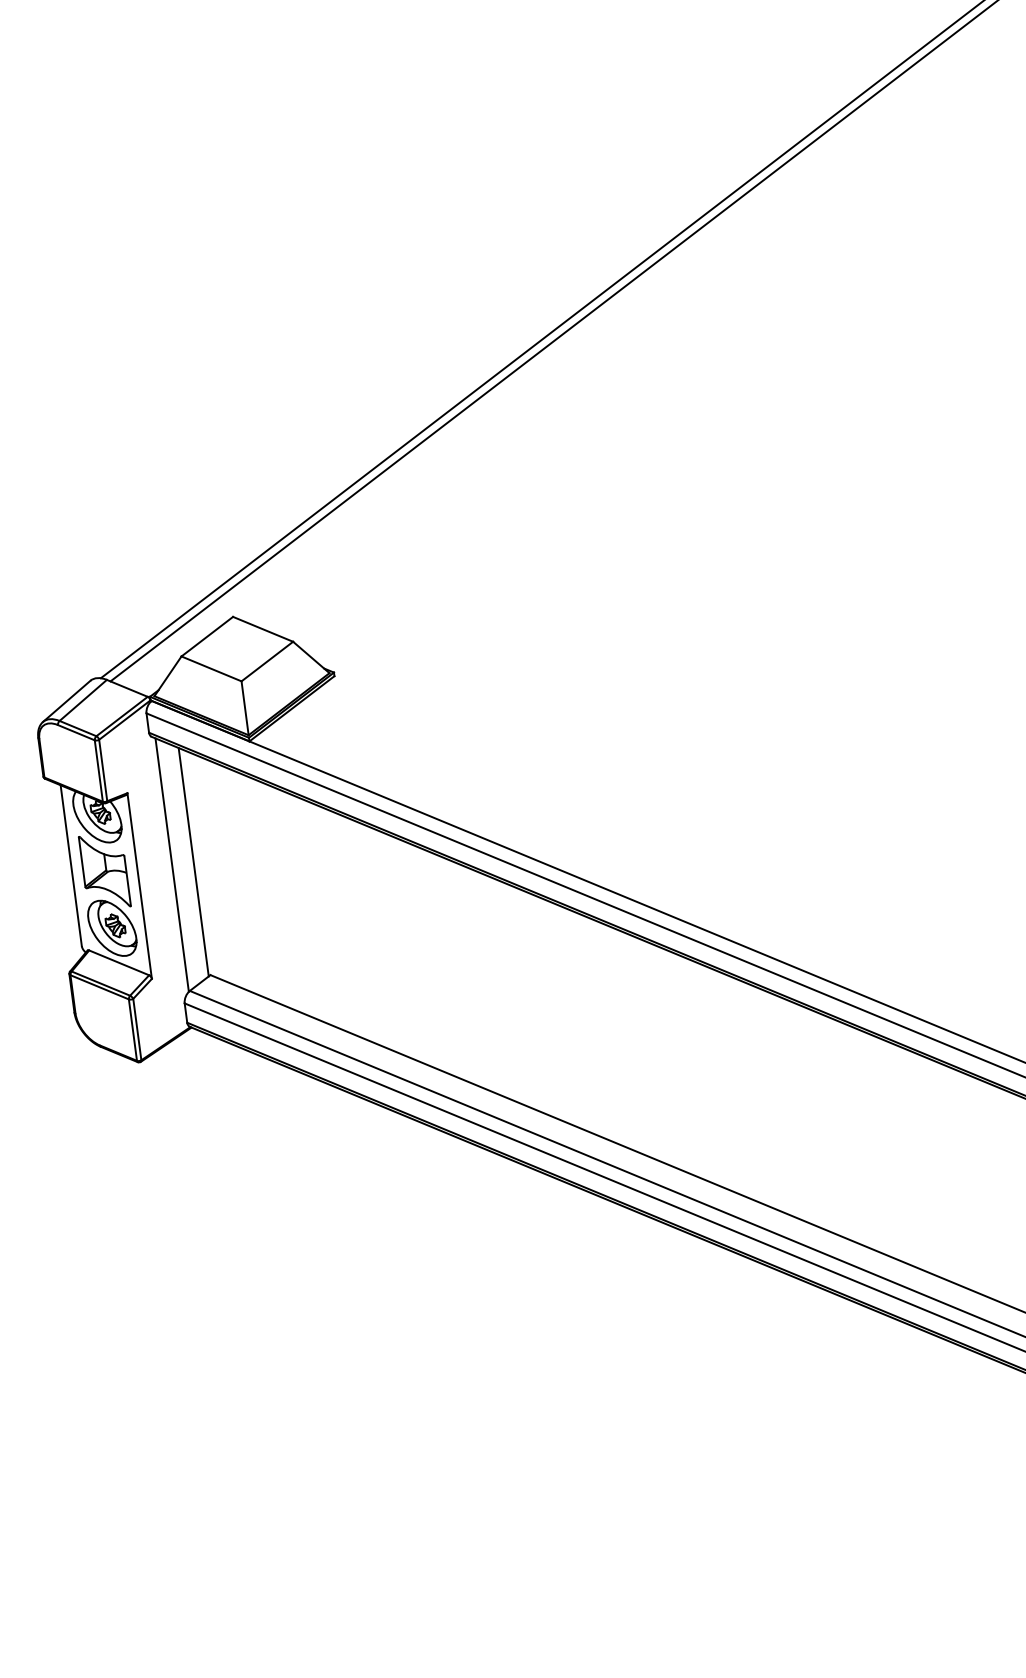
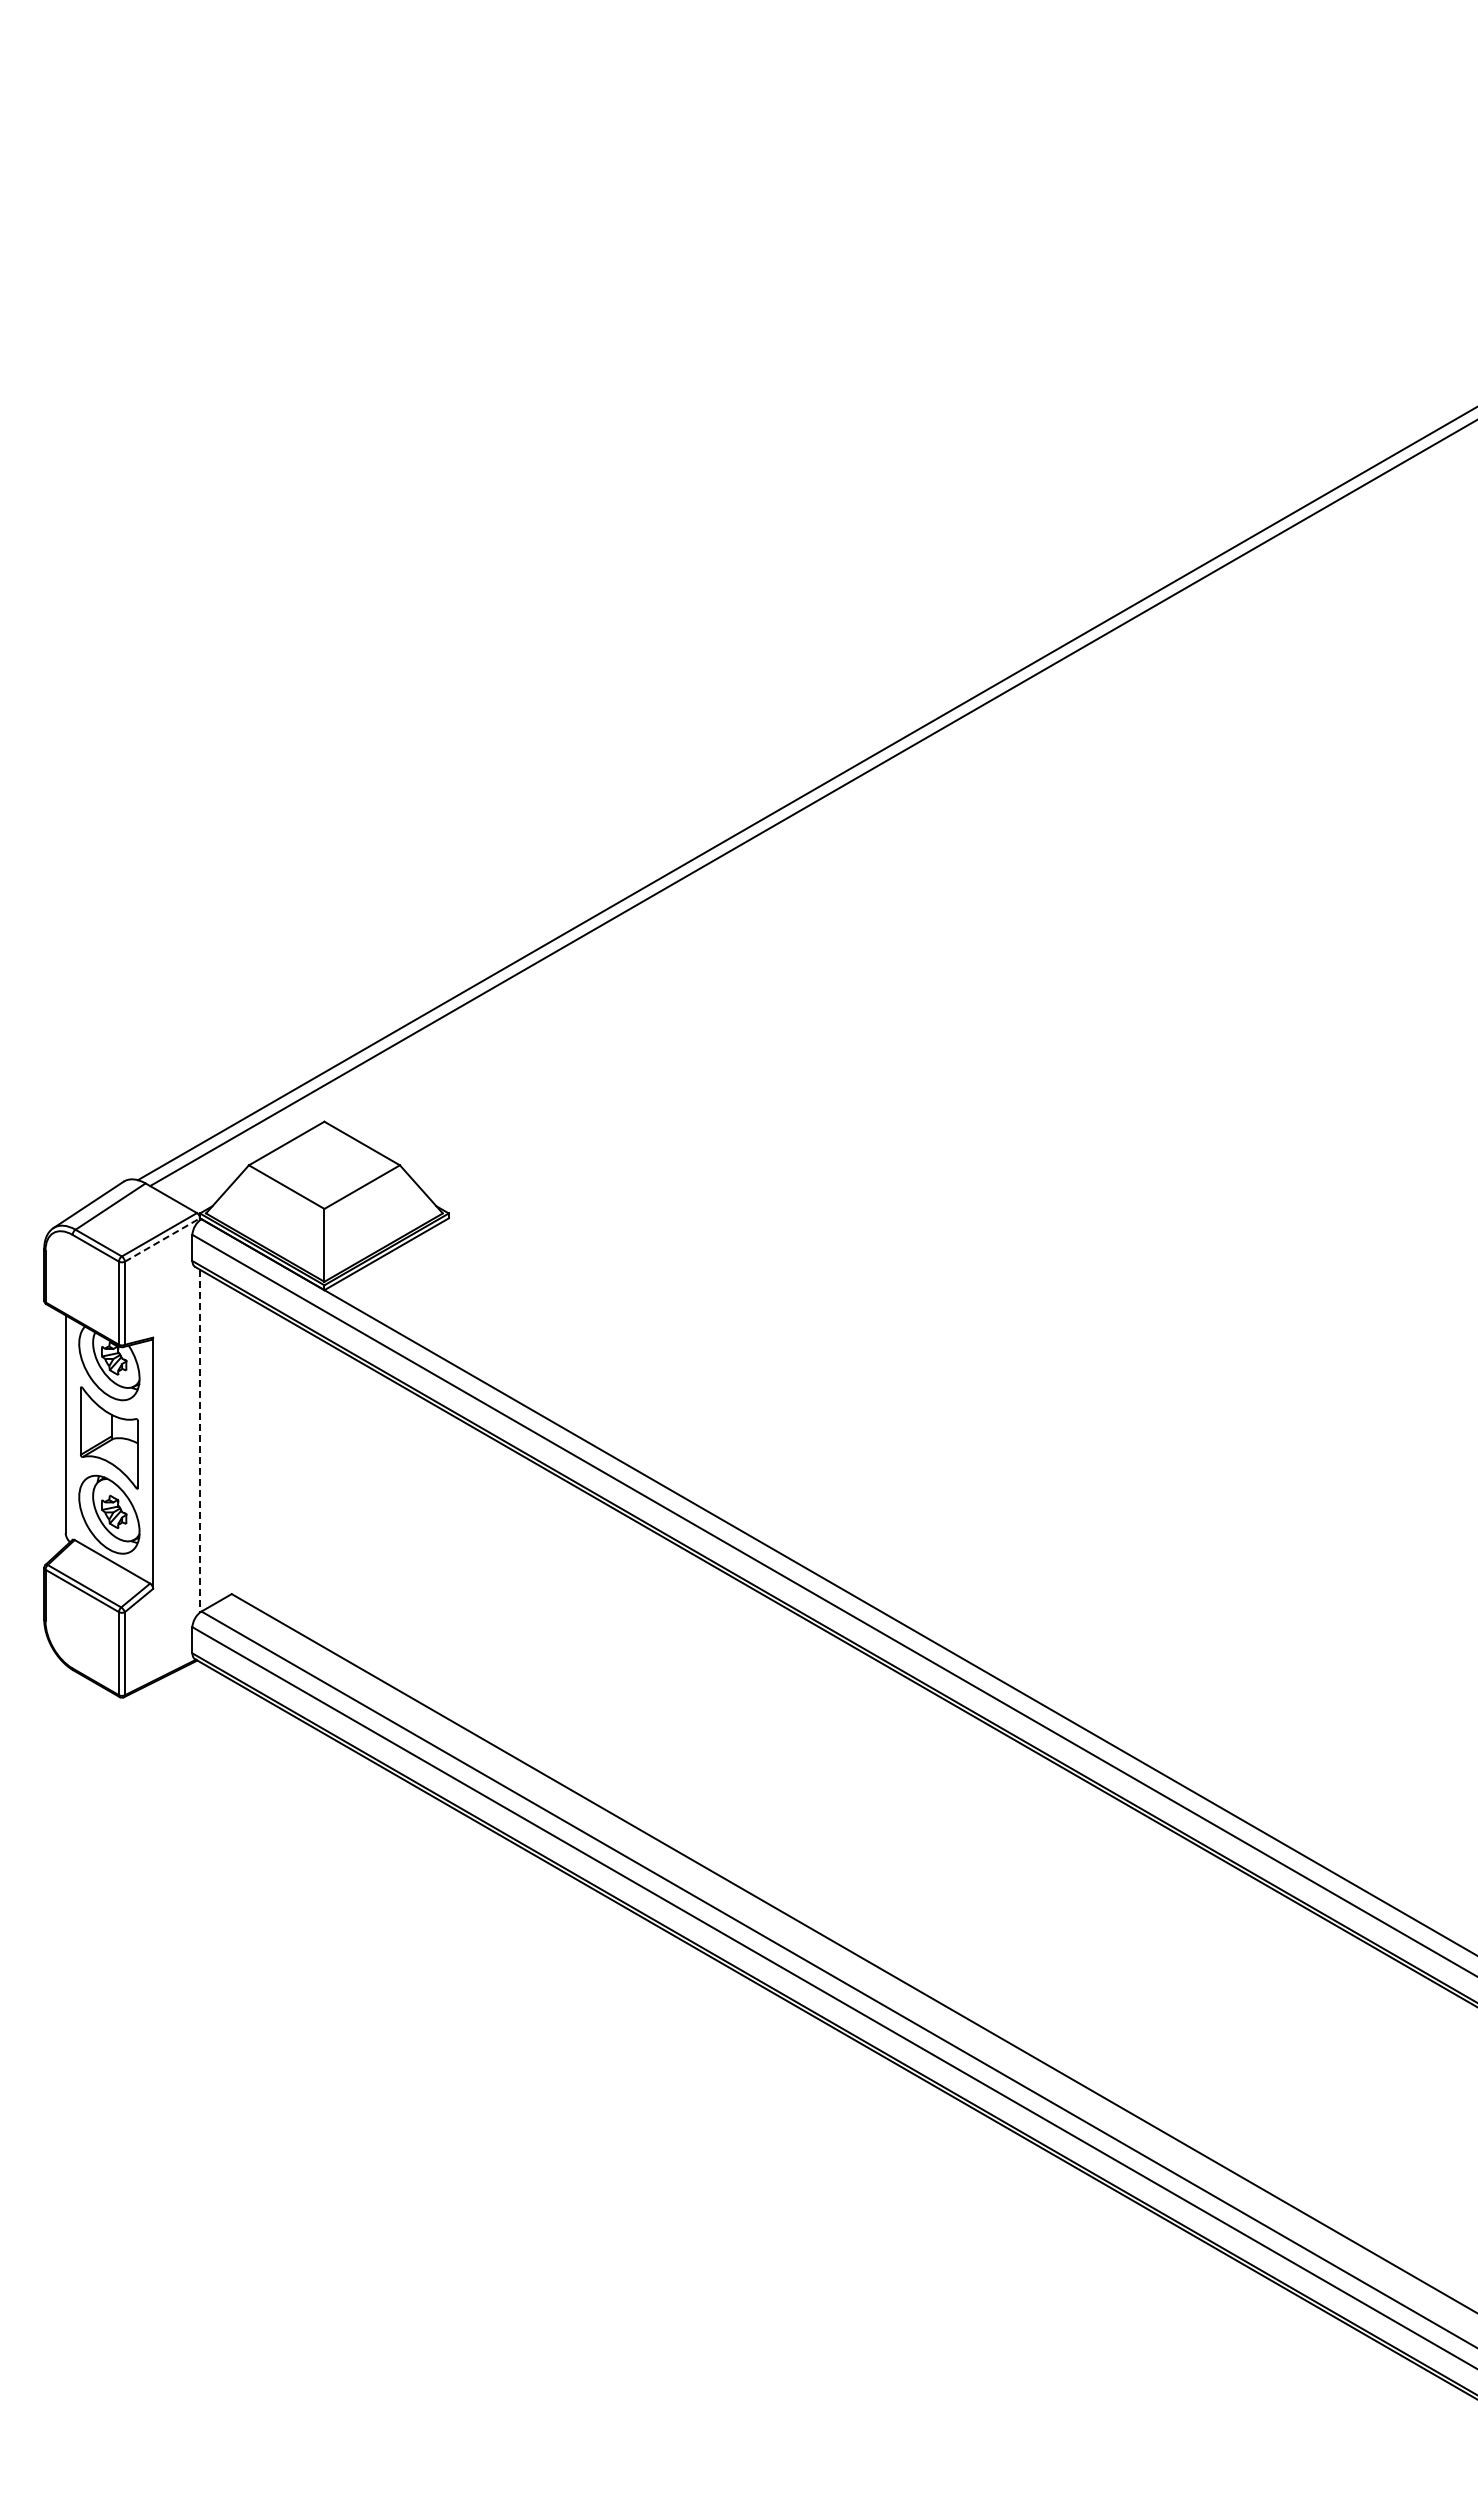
line: (124, 719) -> (162, 1239), solid -> dashed
line: (193, 861) -> (229, 1440), removed
line: (172, 865) -> (200, 1441), solid -> dashed

